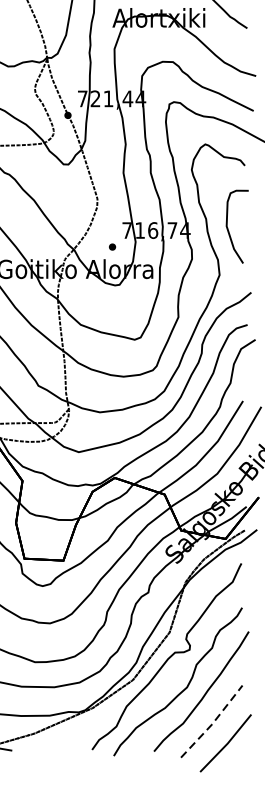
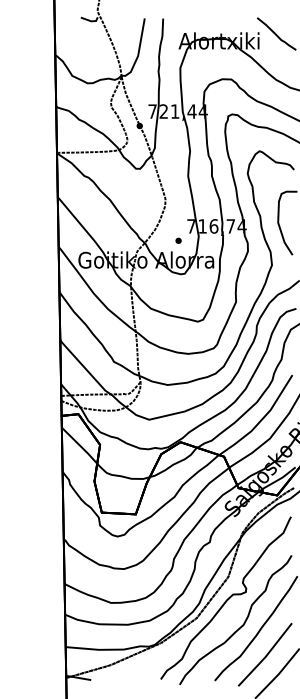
line: (213, 722) -> (266, 655), dashed -> solid

